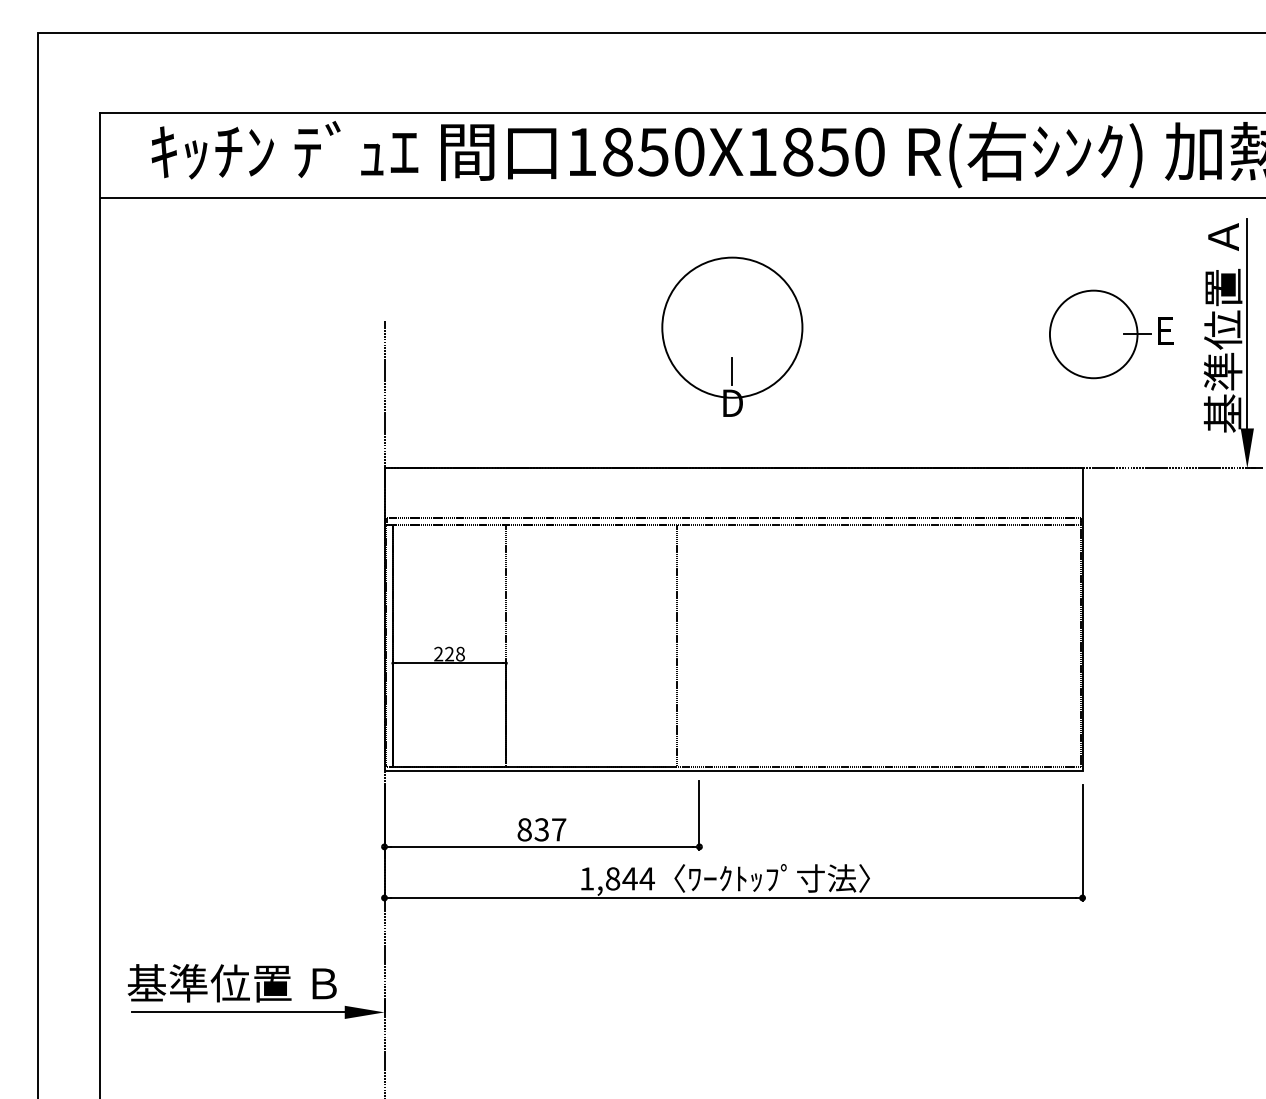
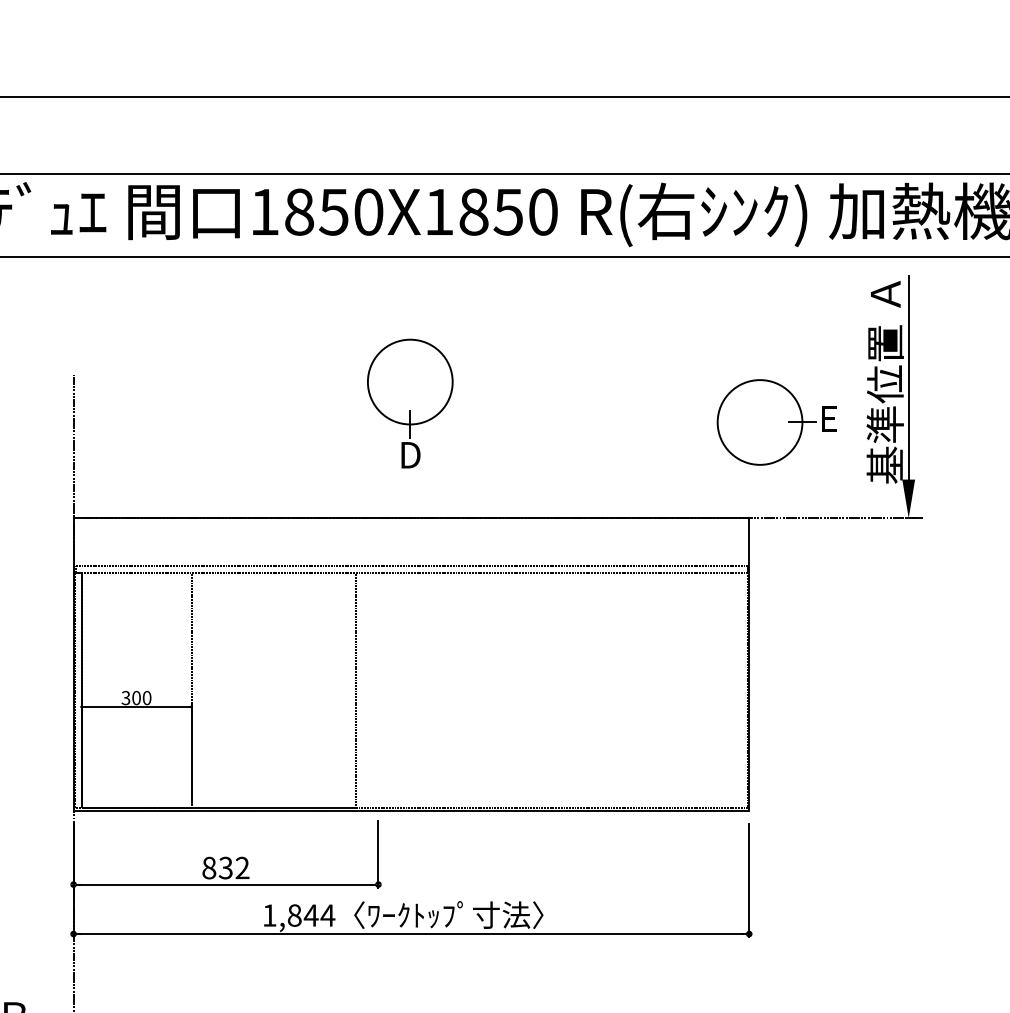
circle: (732, 327) -> (410, 381), size x0.62
part: (1111, 334) -> (777, 422), moved
text: (449, 653) -> (136, 697), 228 -> 300
text: (559, 829) -> (242, 867), 837 -> 832

